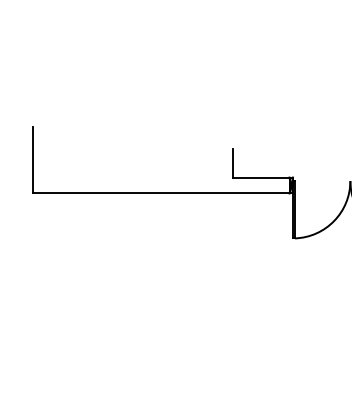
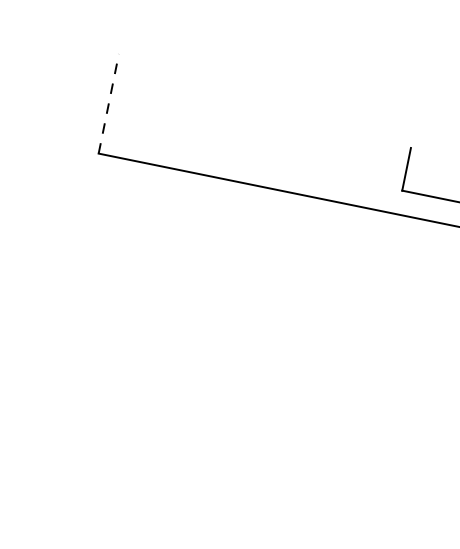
line: (32, 159) -> (108, 103), solid -> dashed

